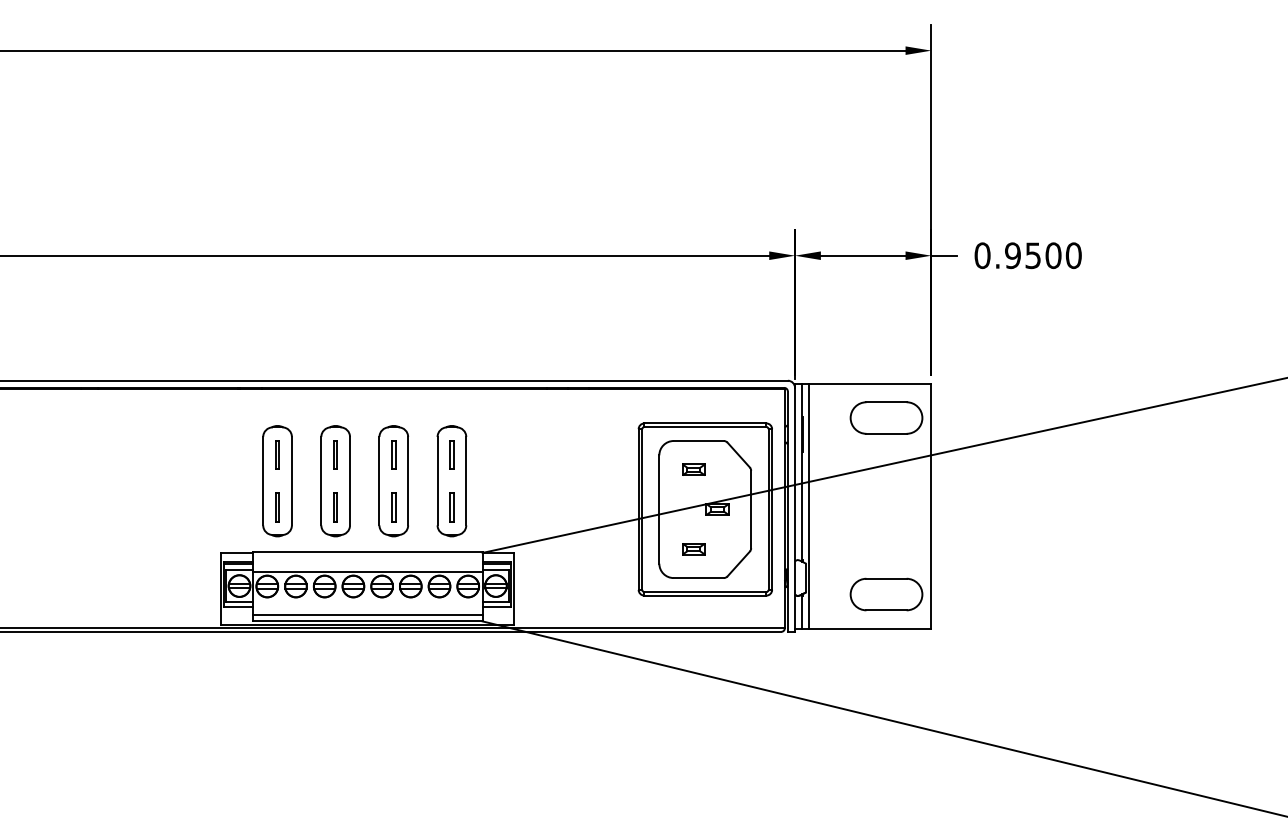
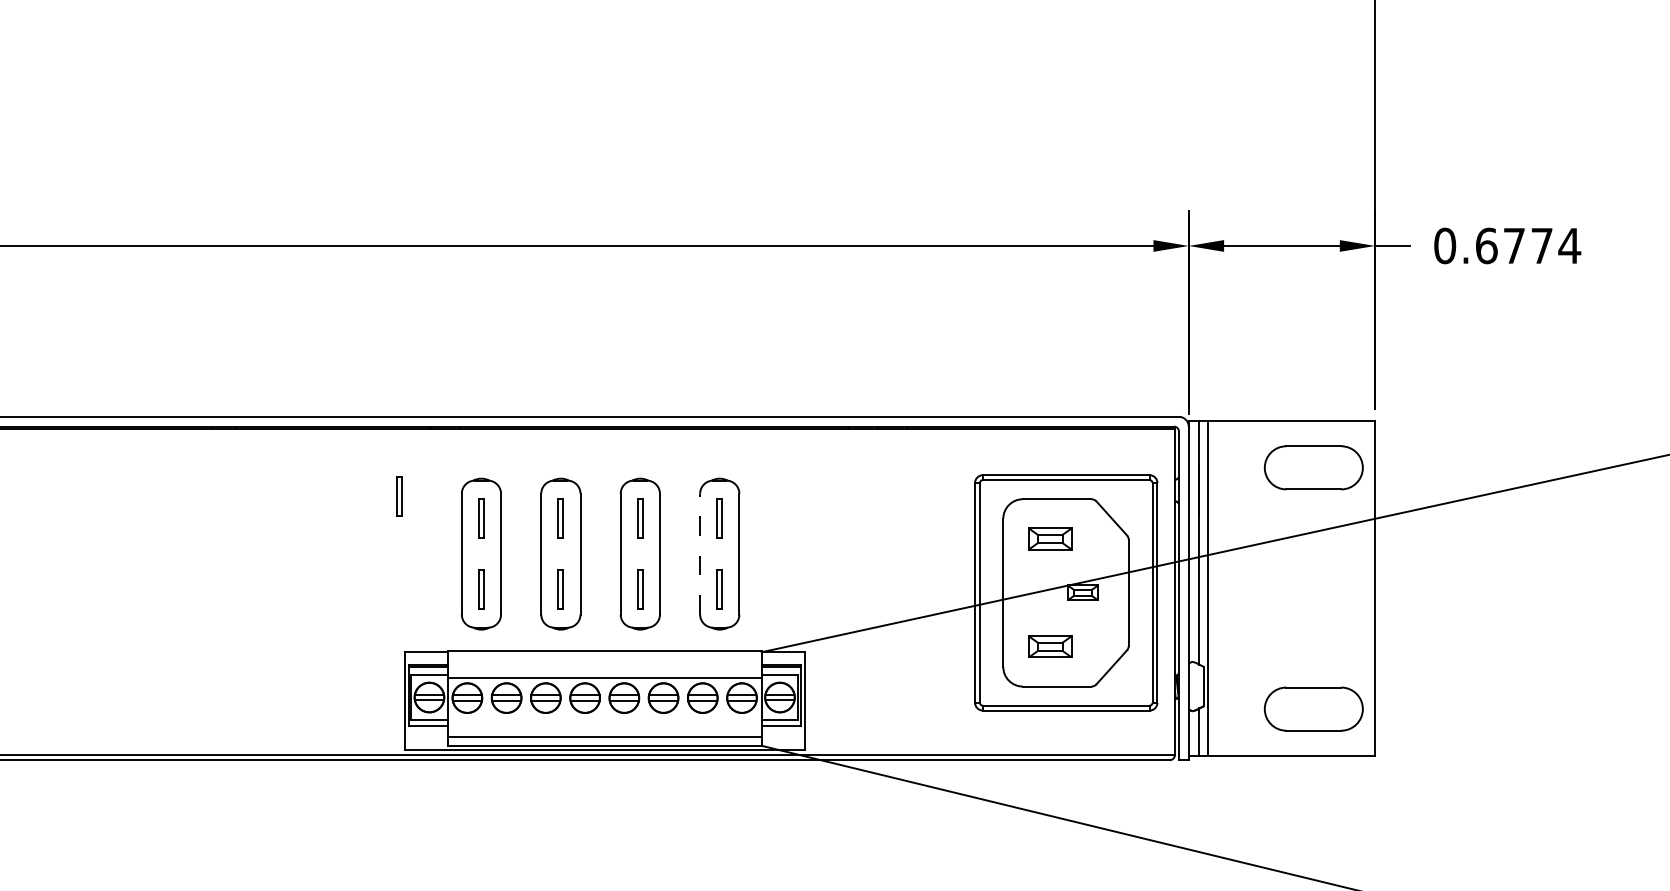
text: (1043, 255) -> (1528, 245), 0.9500 -> 0.6774
line: (216, 438) -> (397, 495), added
part: (693, 469) -> (1049, 538), size x1.4
line: (437, 480) -> (700, 553), solid -> dashed
part: (693, 549) -> (1049, 647), size x1.4

